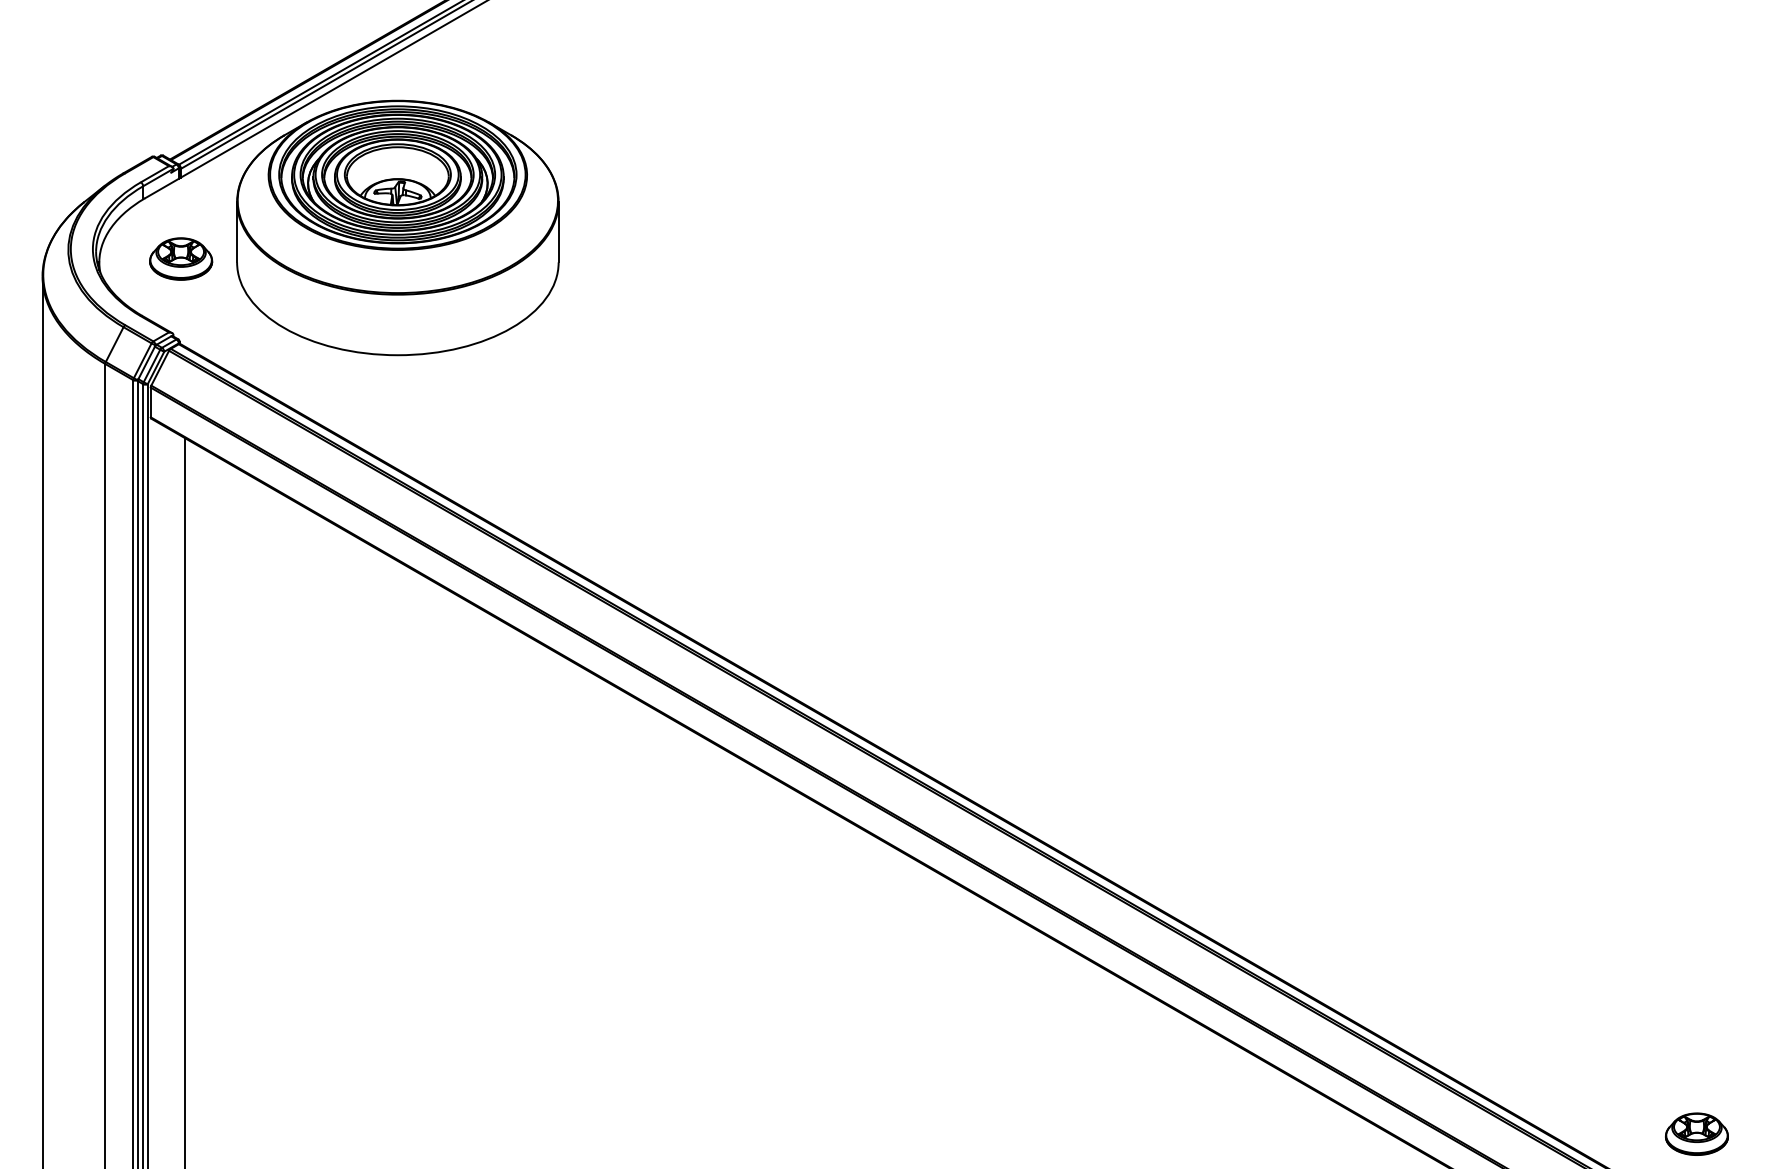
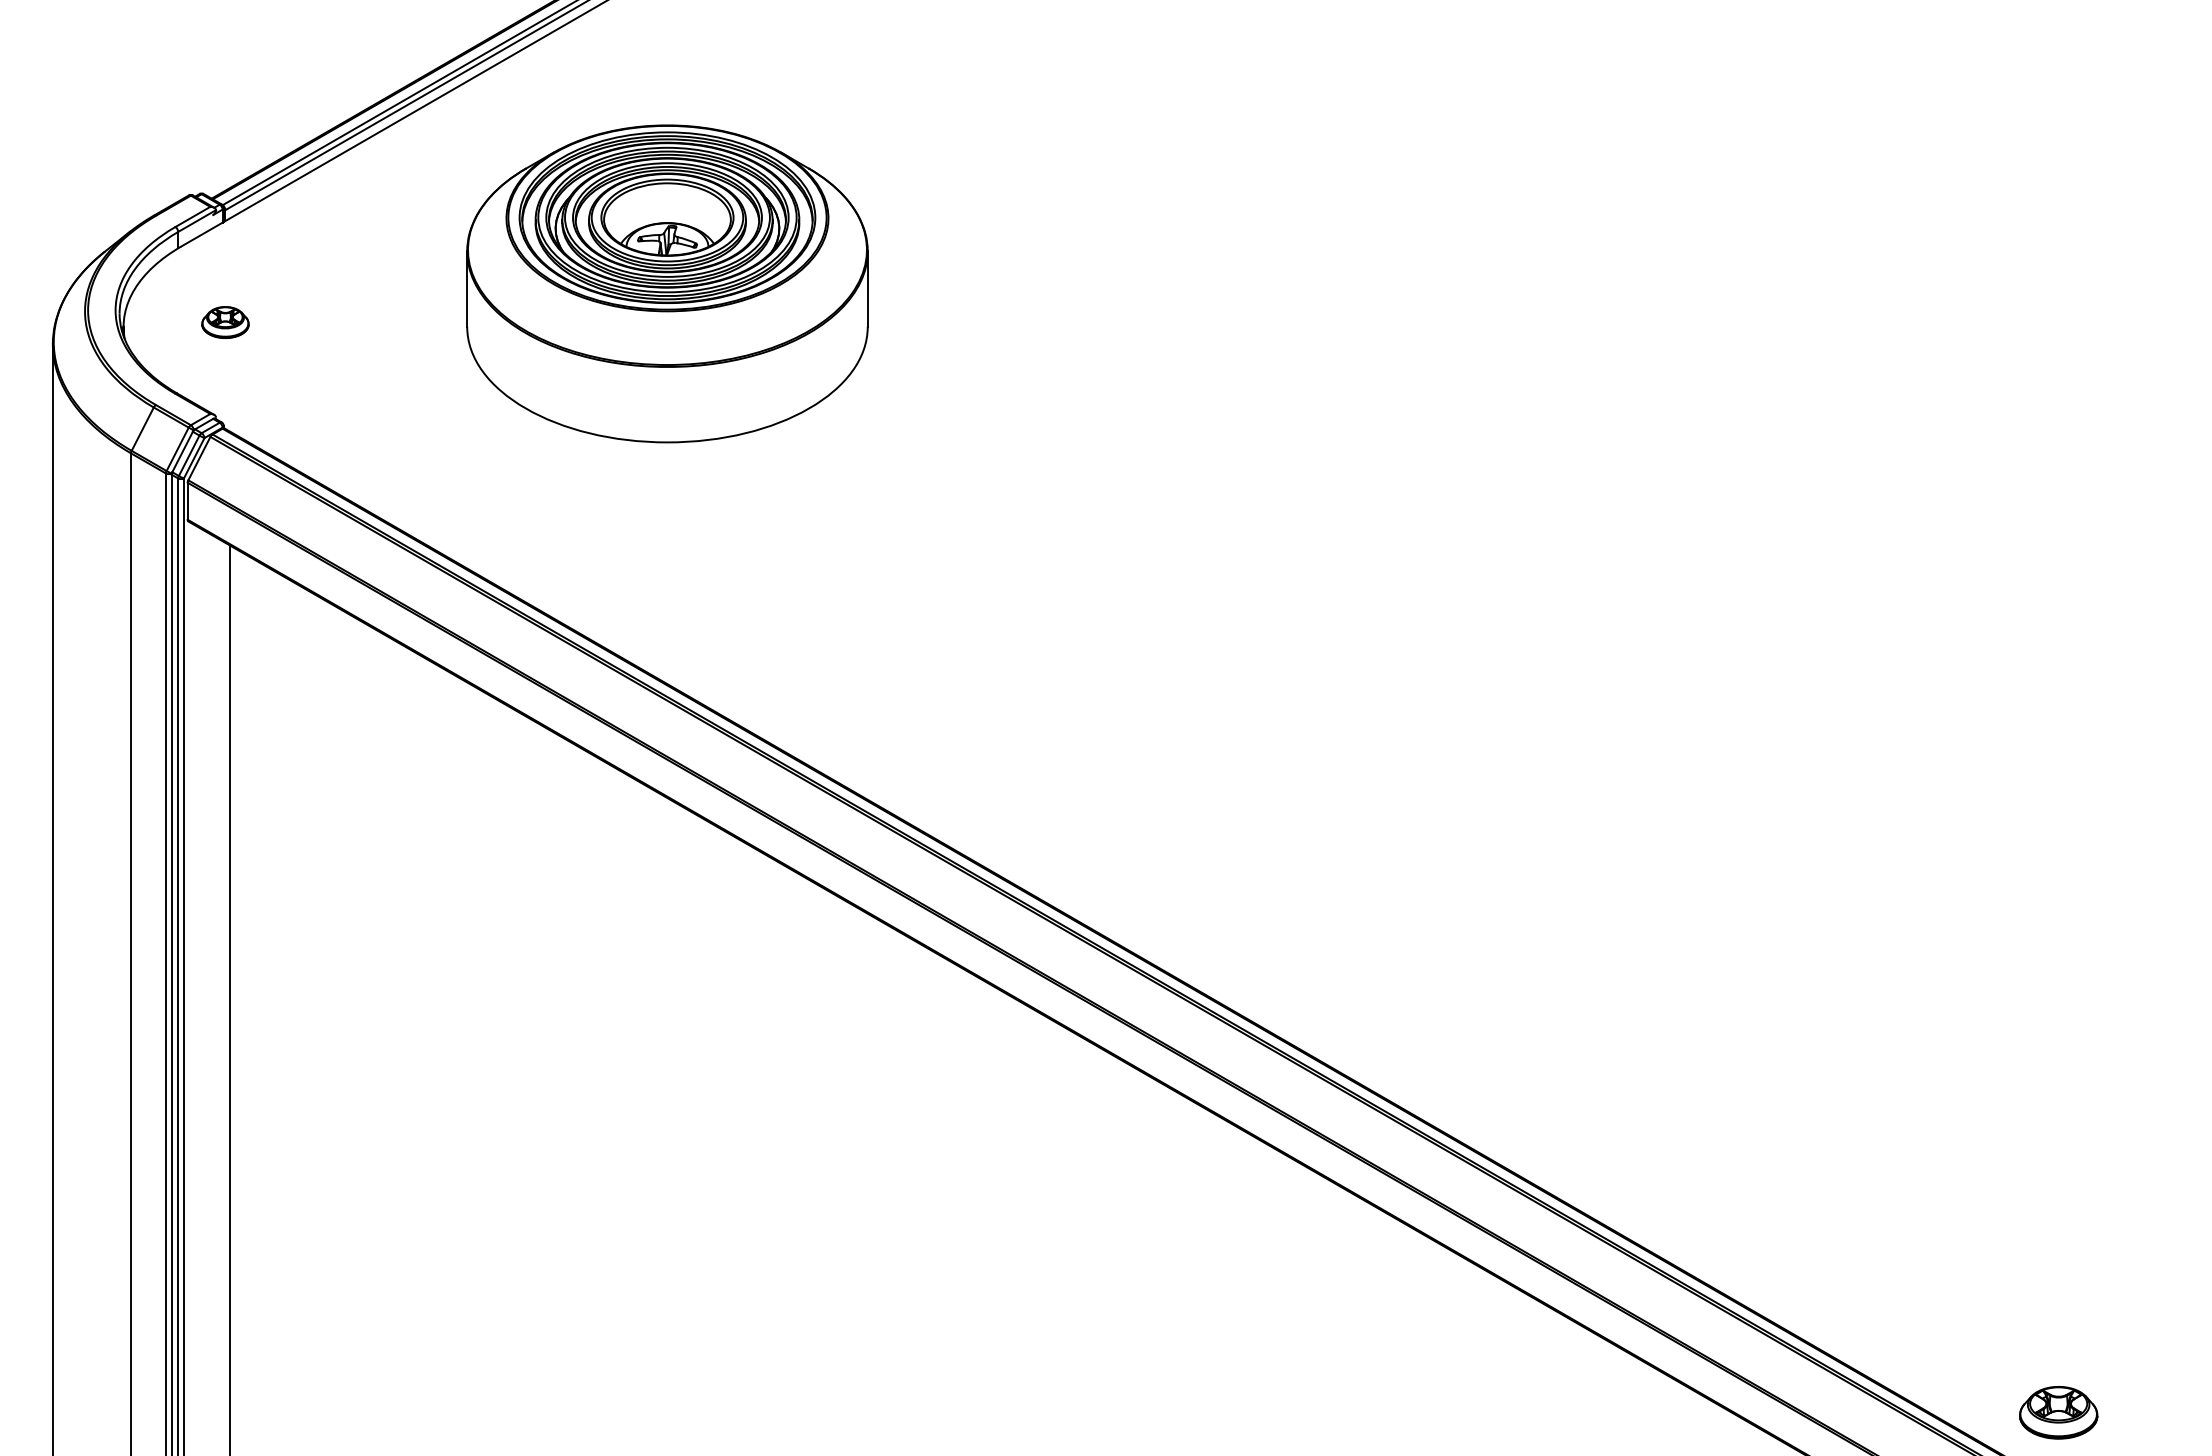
part: (397, 227) -> (667, 283), moved
part: (181, 258) -> (225, 322), size x0.6
part: (1696, 1134) -> (2058, 1412), moved

